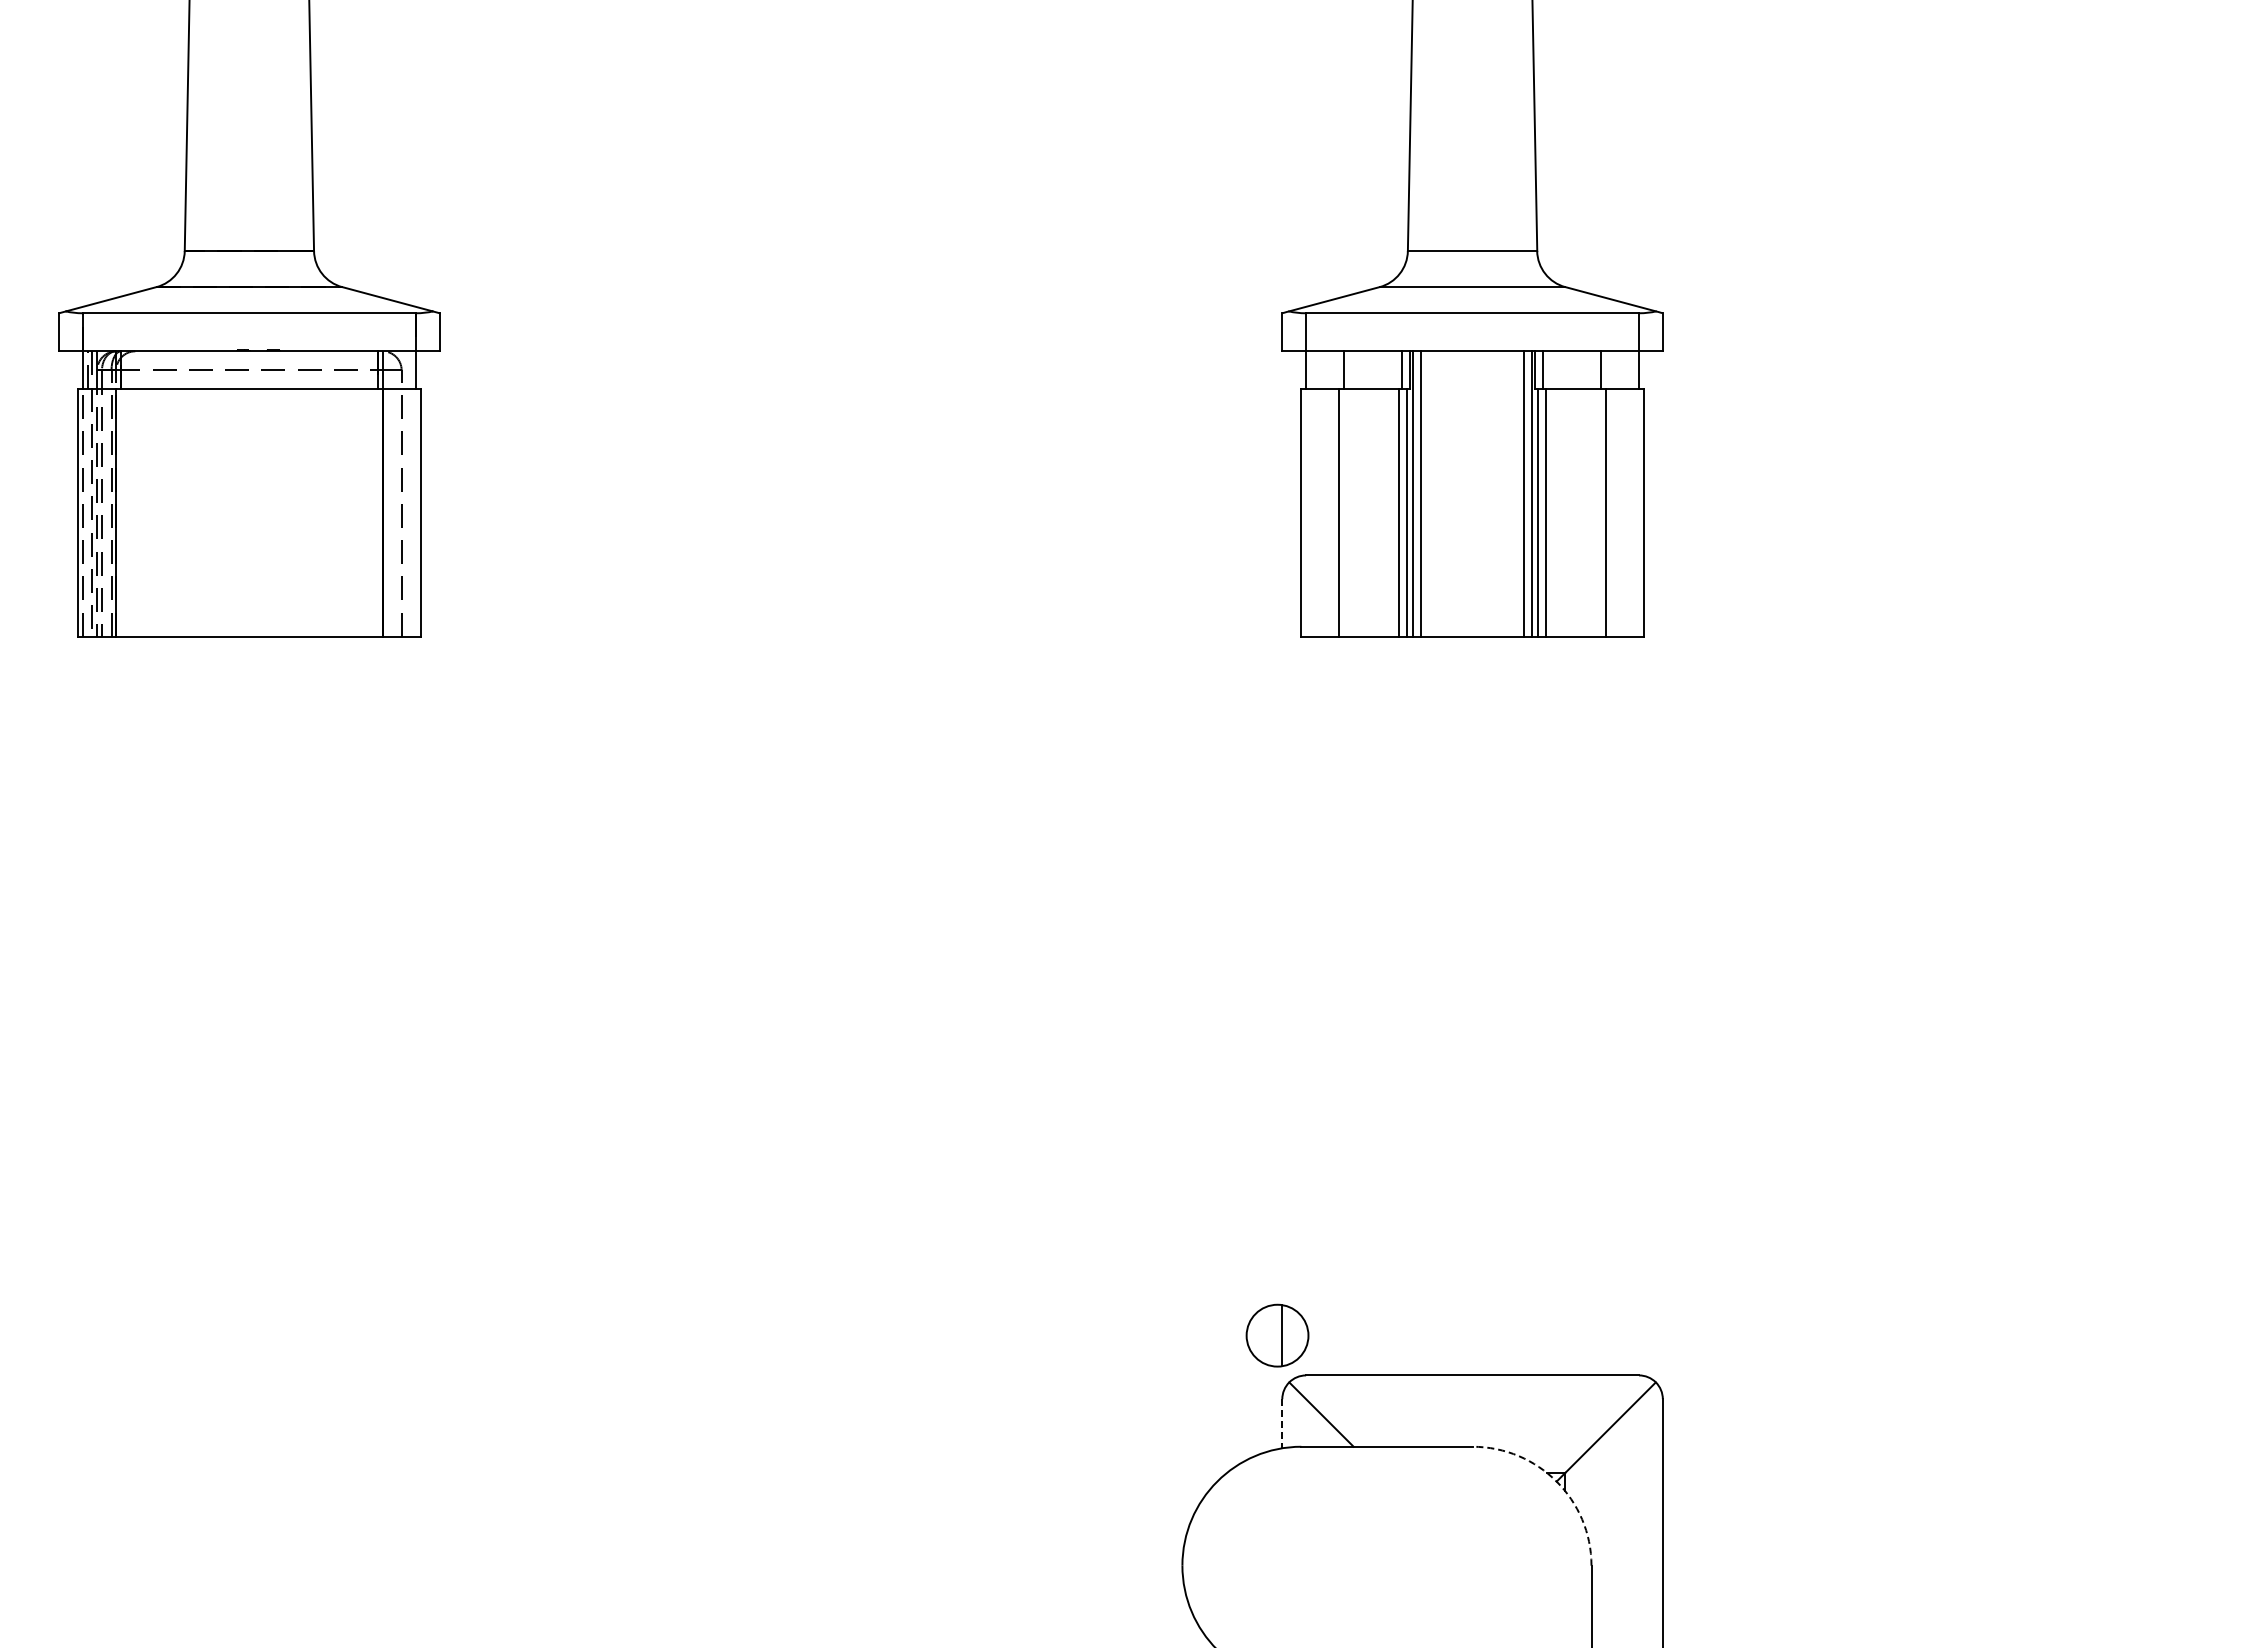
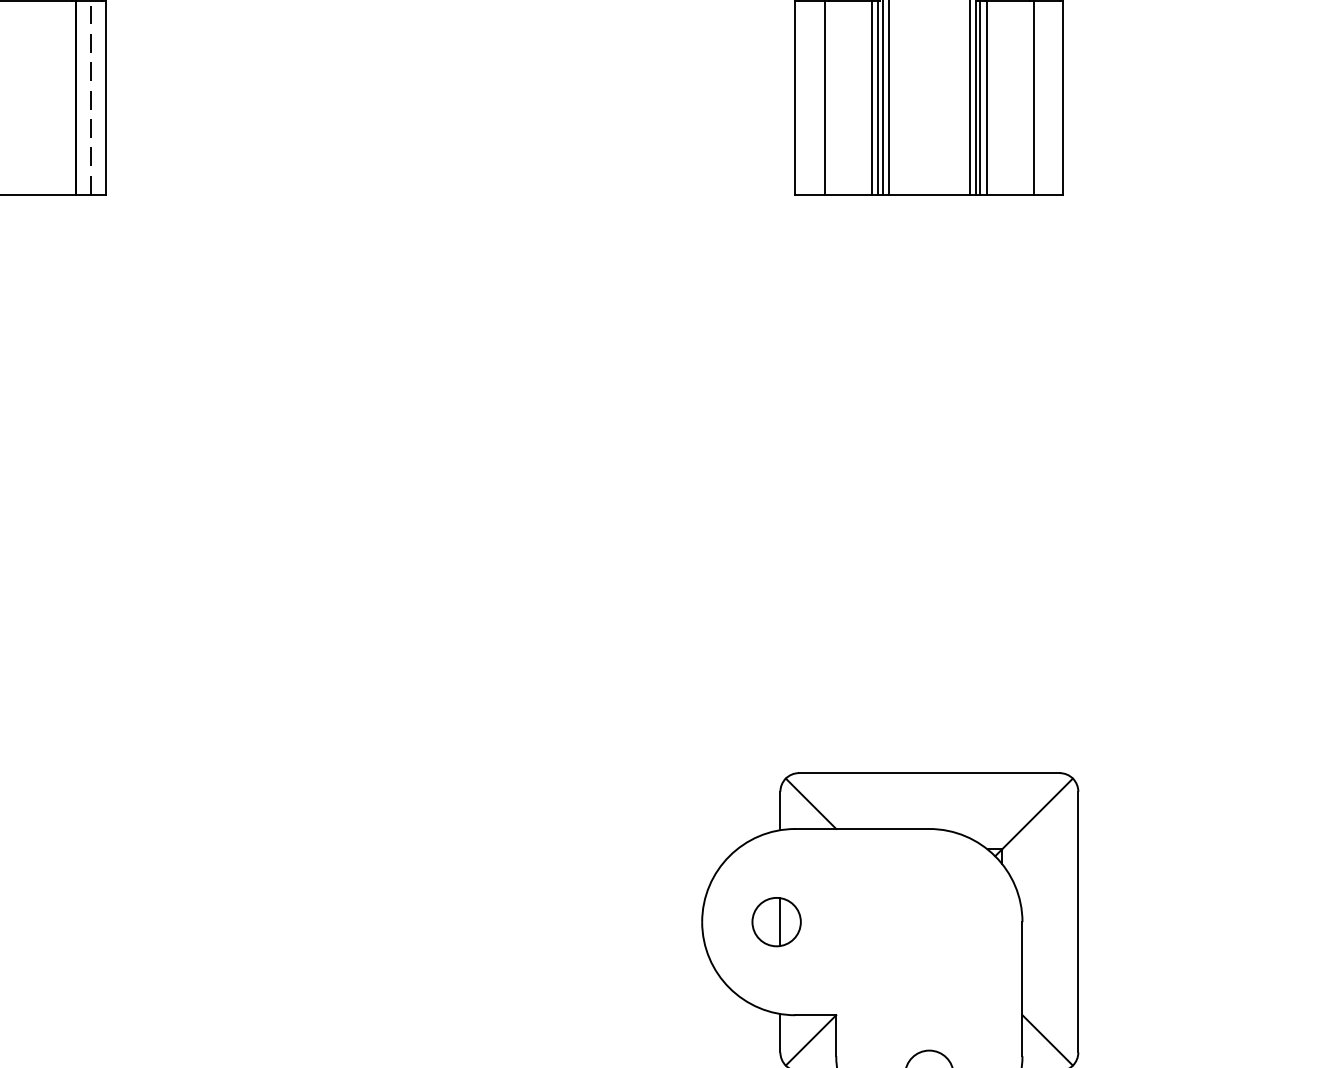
part: (1277, 1335) -> (776, 921), moved
line: (1282, 1423) -> (780, 810), dashed -> solid
arc: (1556, 1481) -> (995, 856), dashed -> solid

